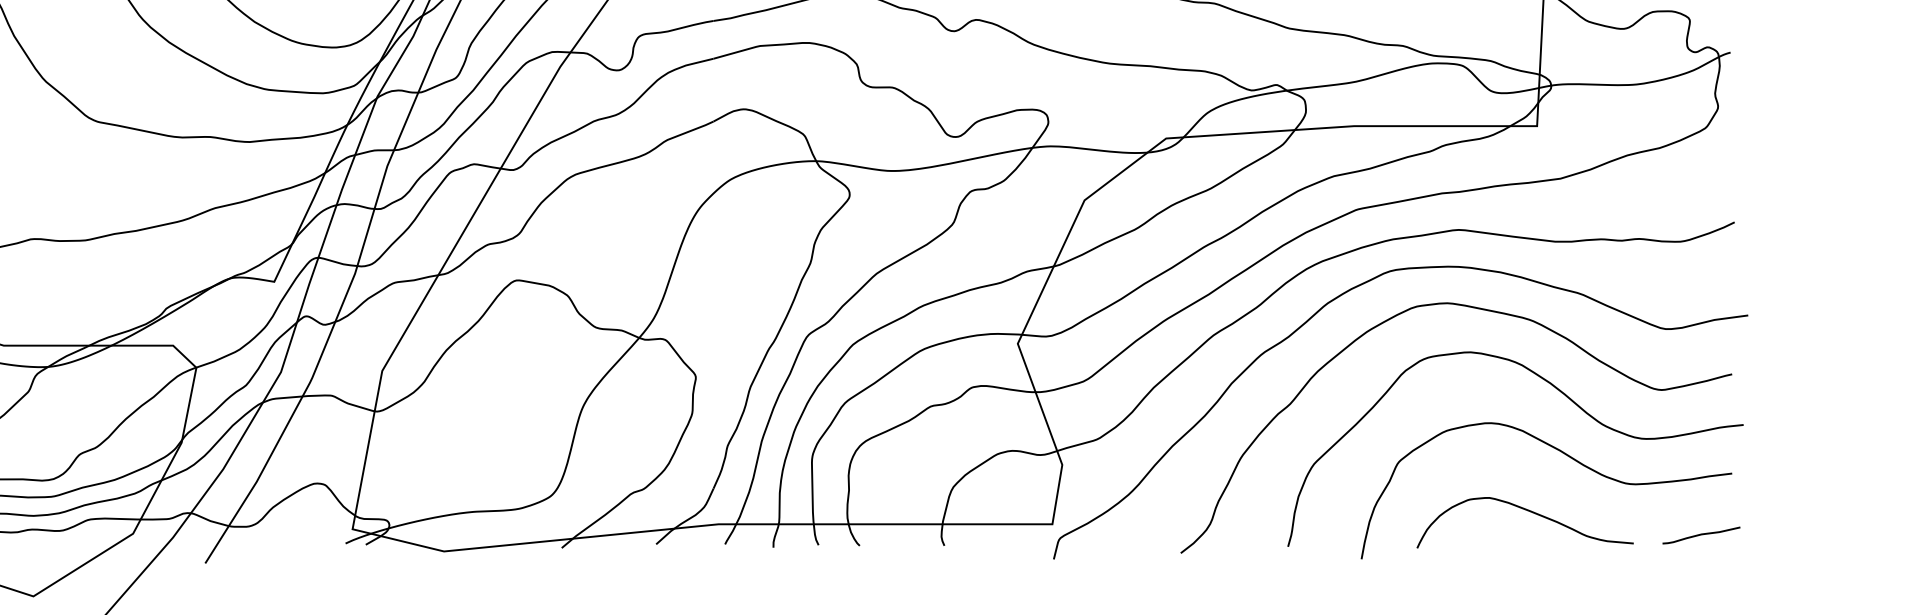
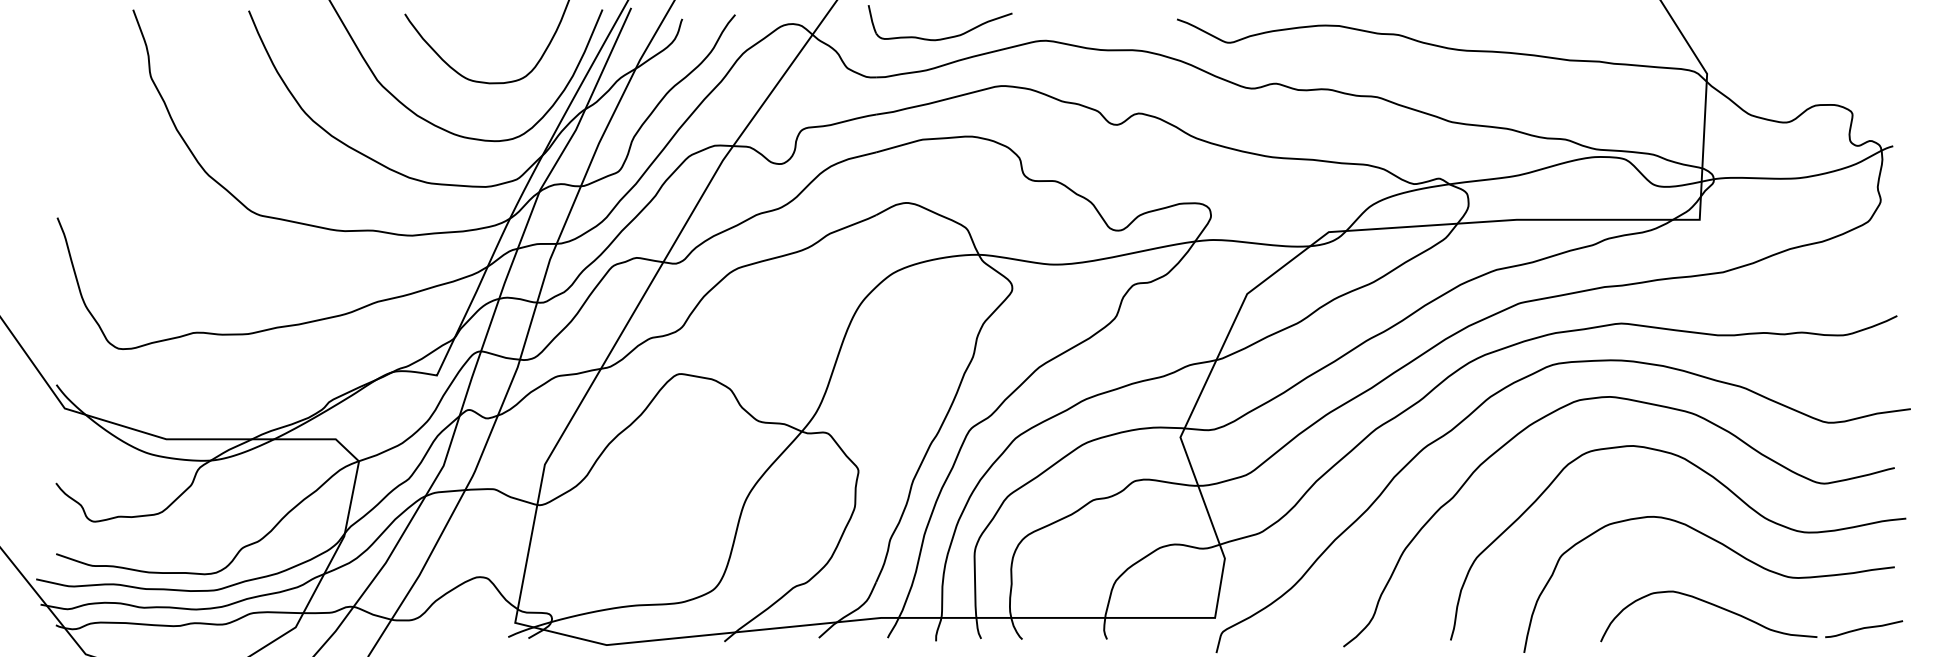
curve: (1530, 512) -> (1714, 606), moved

